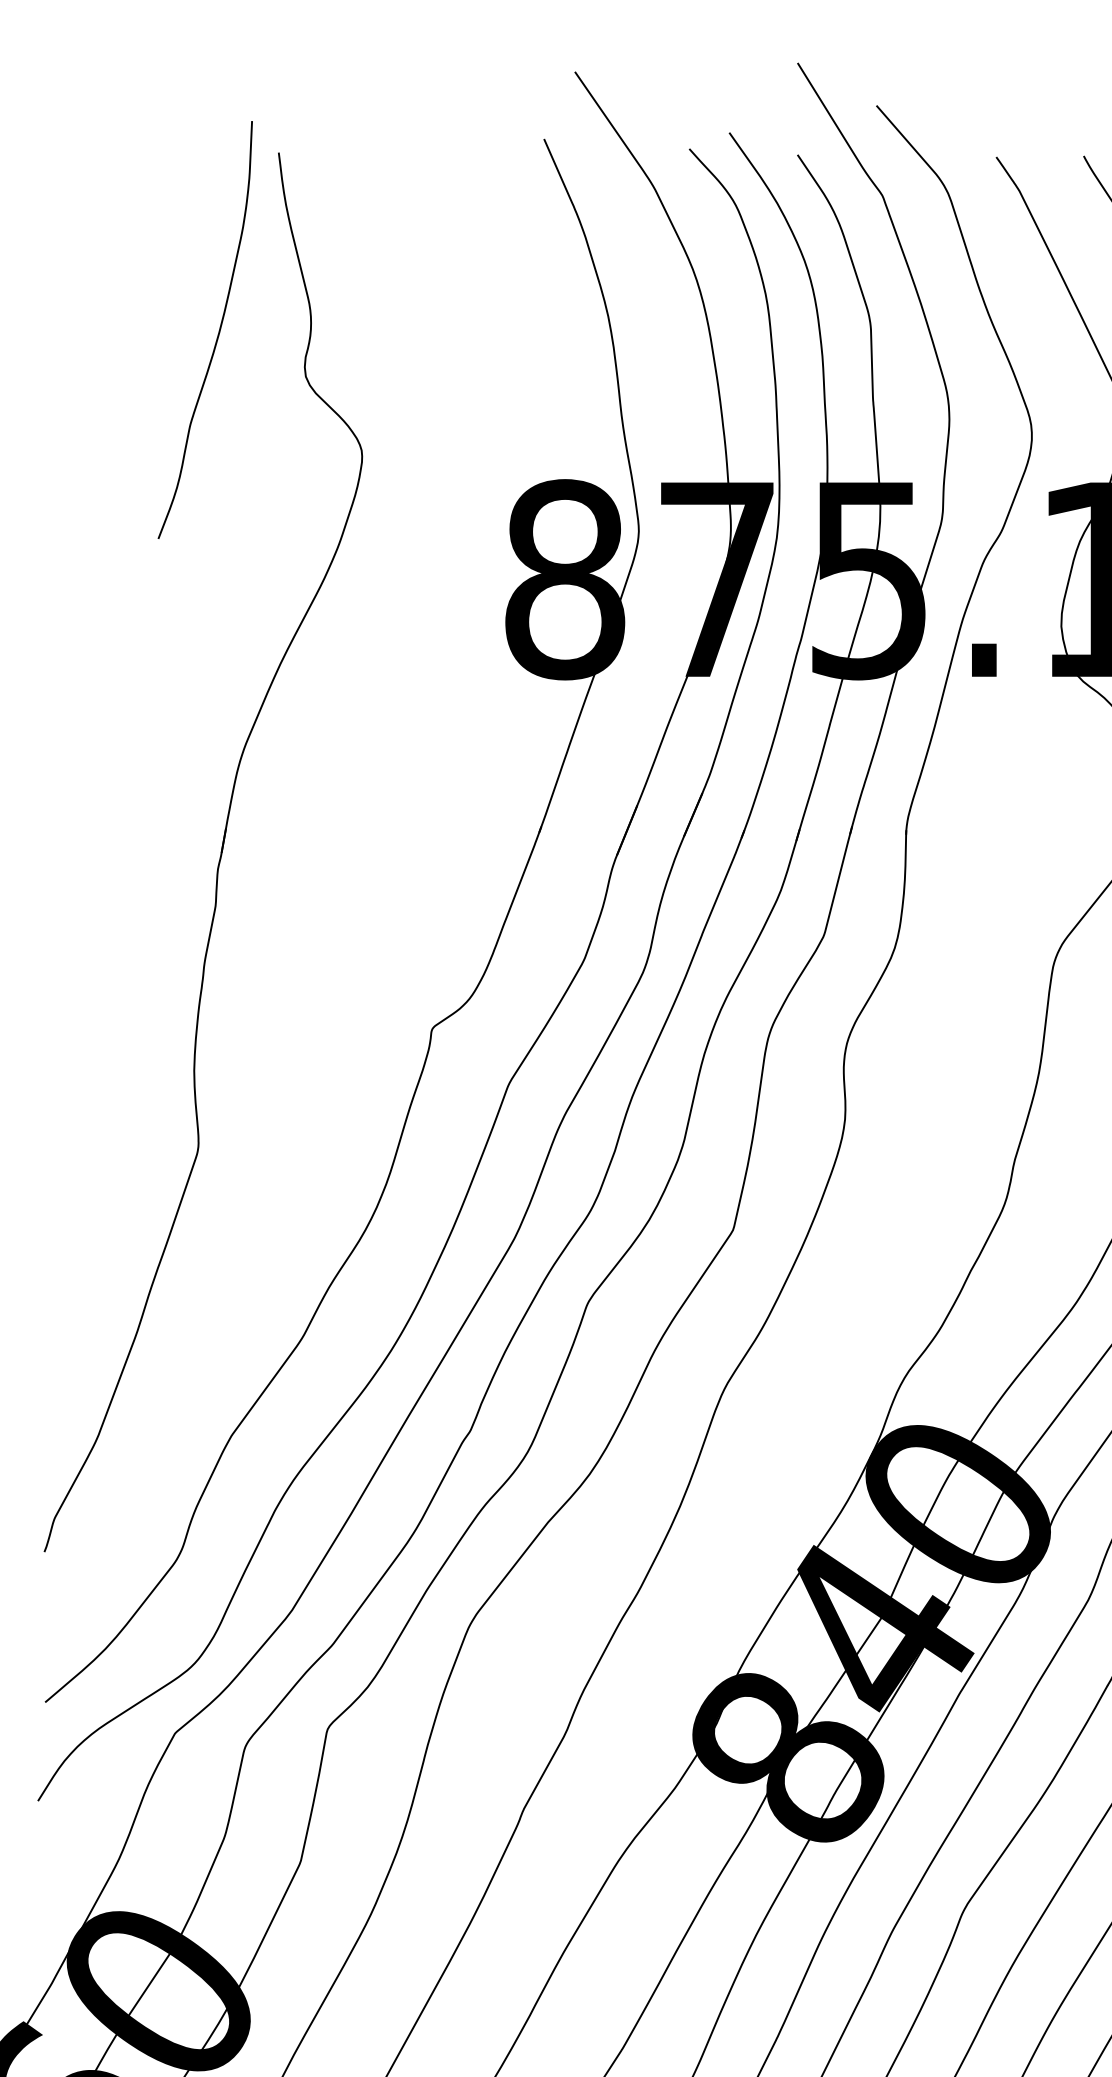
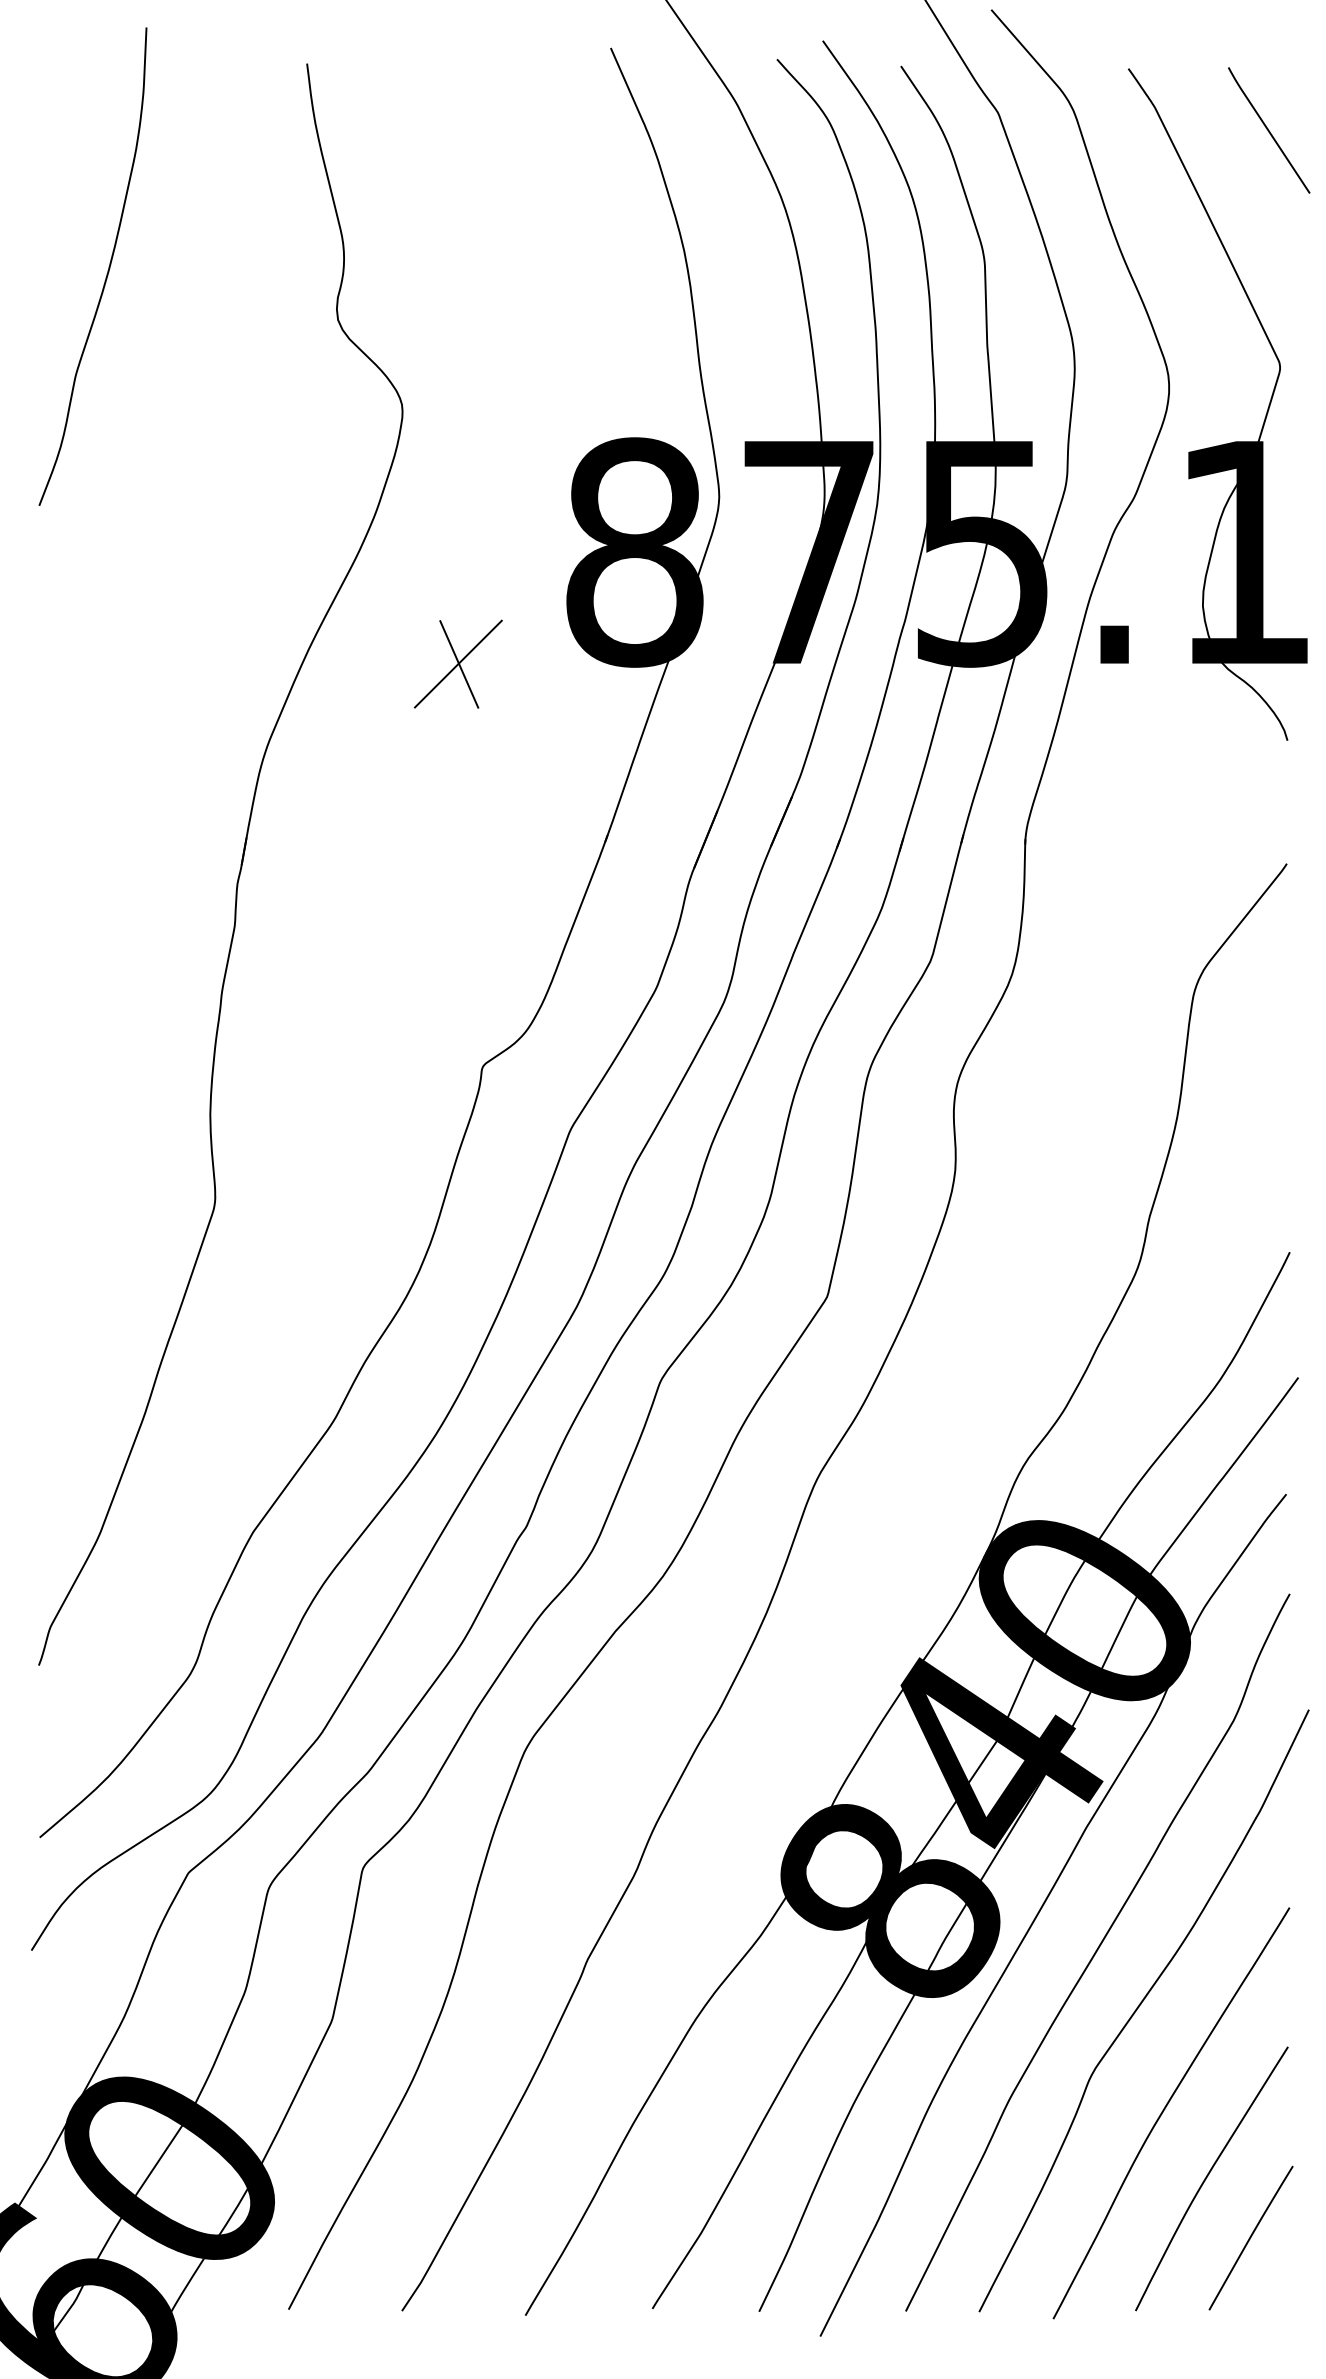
curve: (217, 333) -> (107, 270), moved
part: (410, 676) -> (457, 663), added

